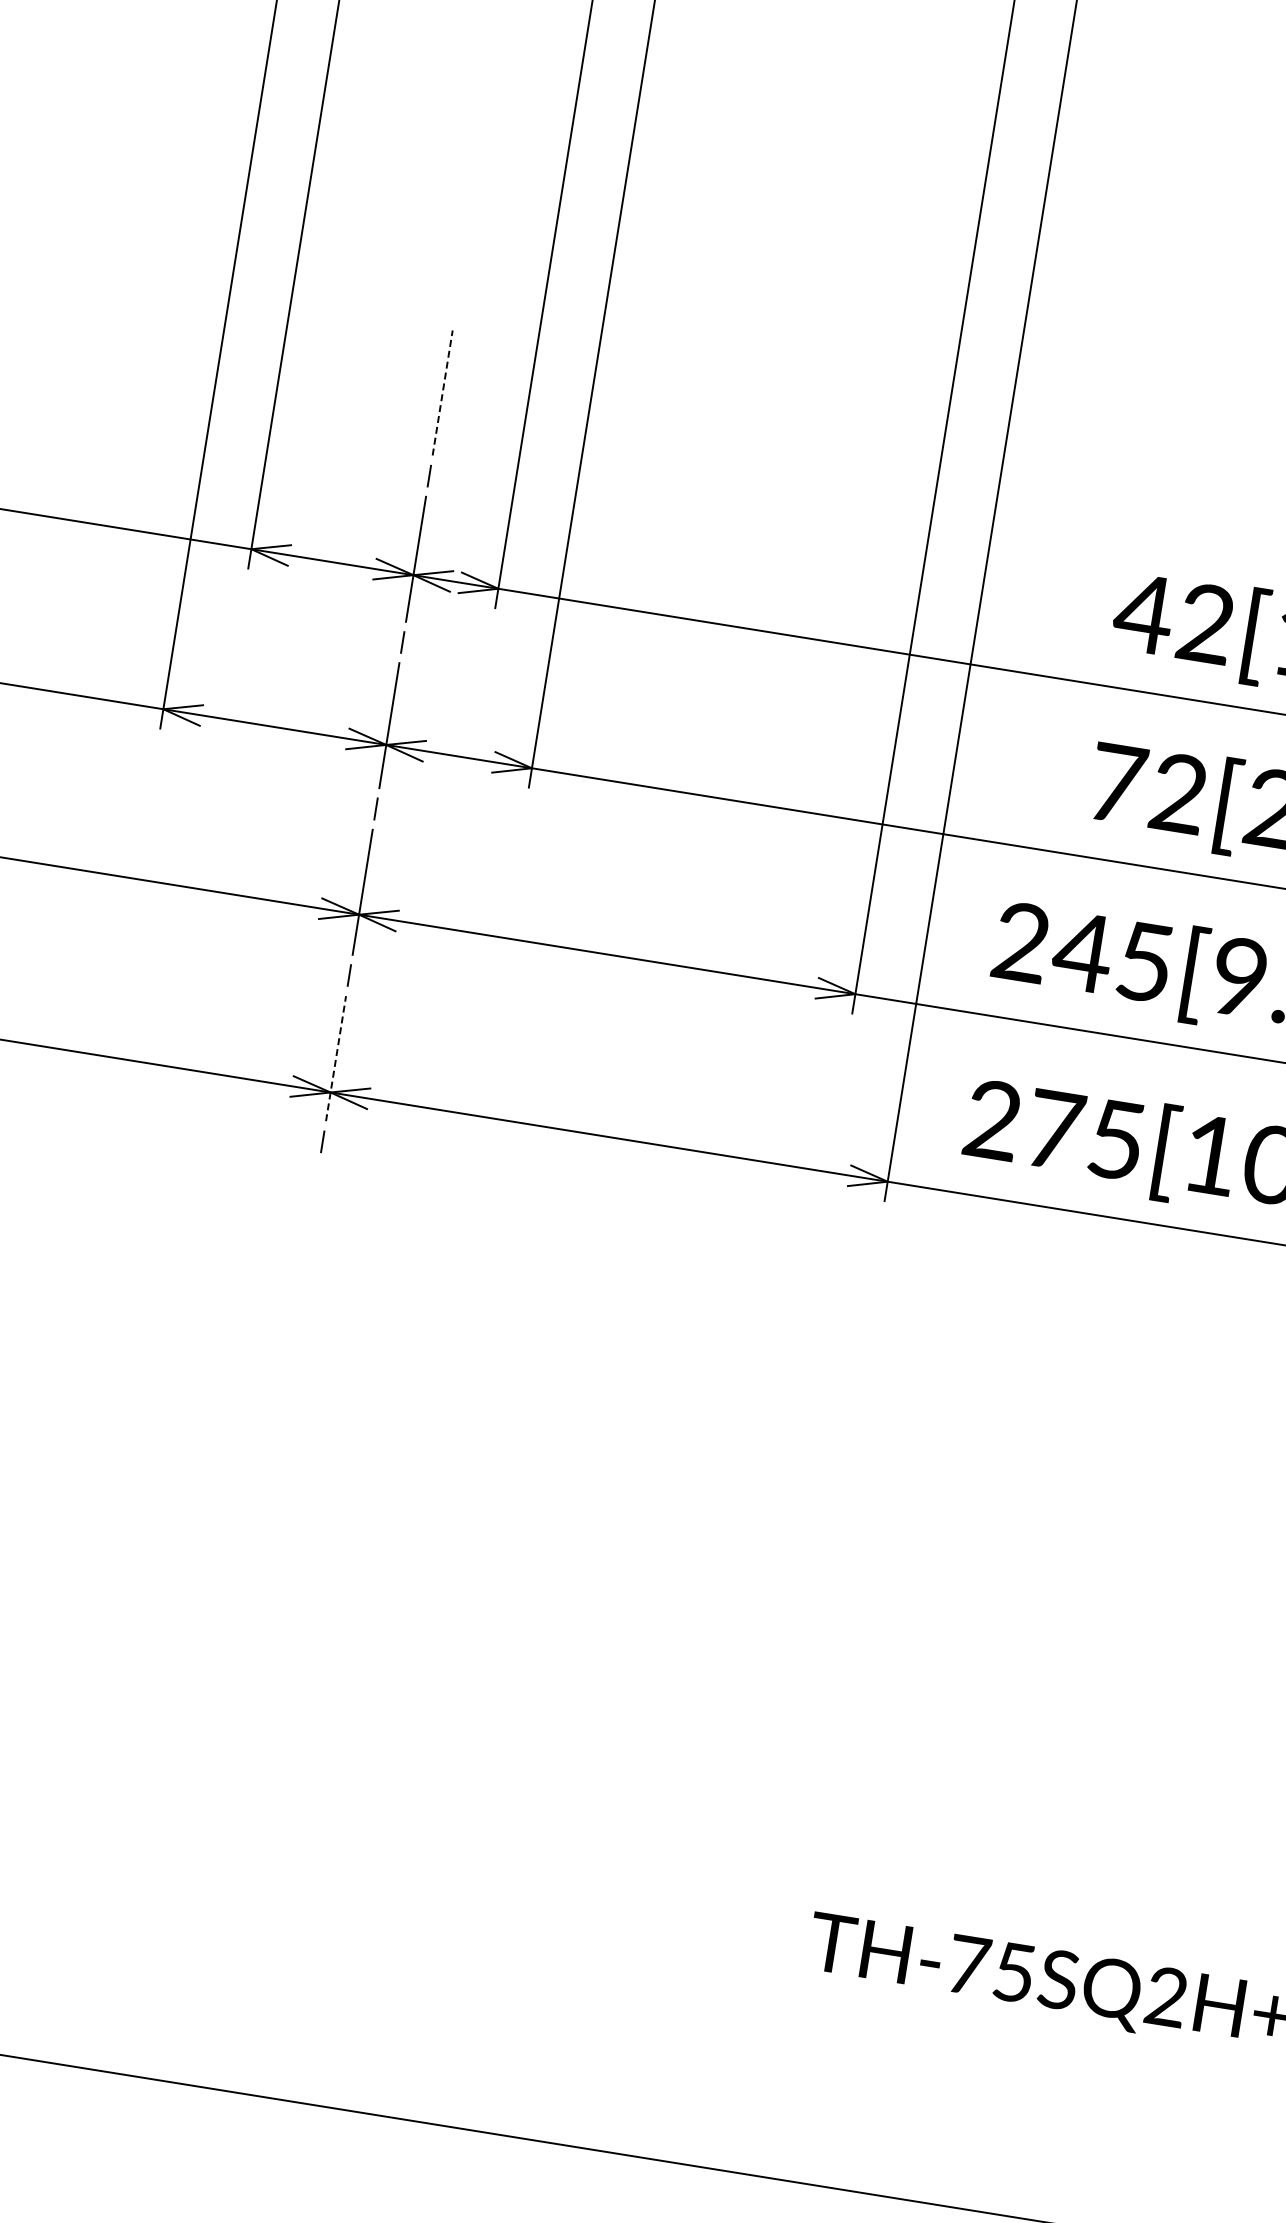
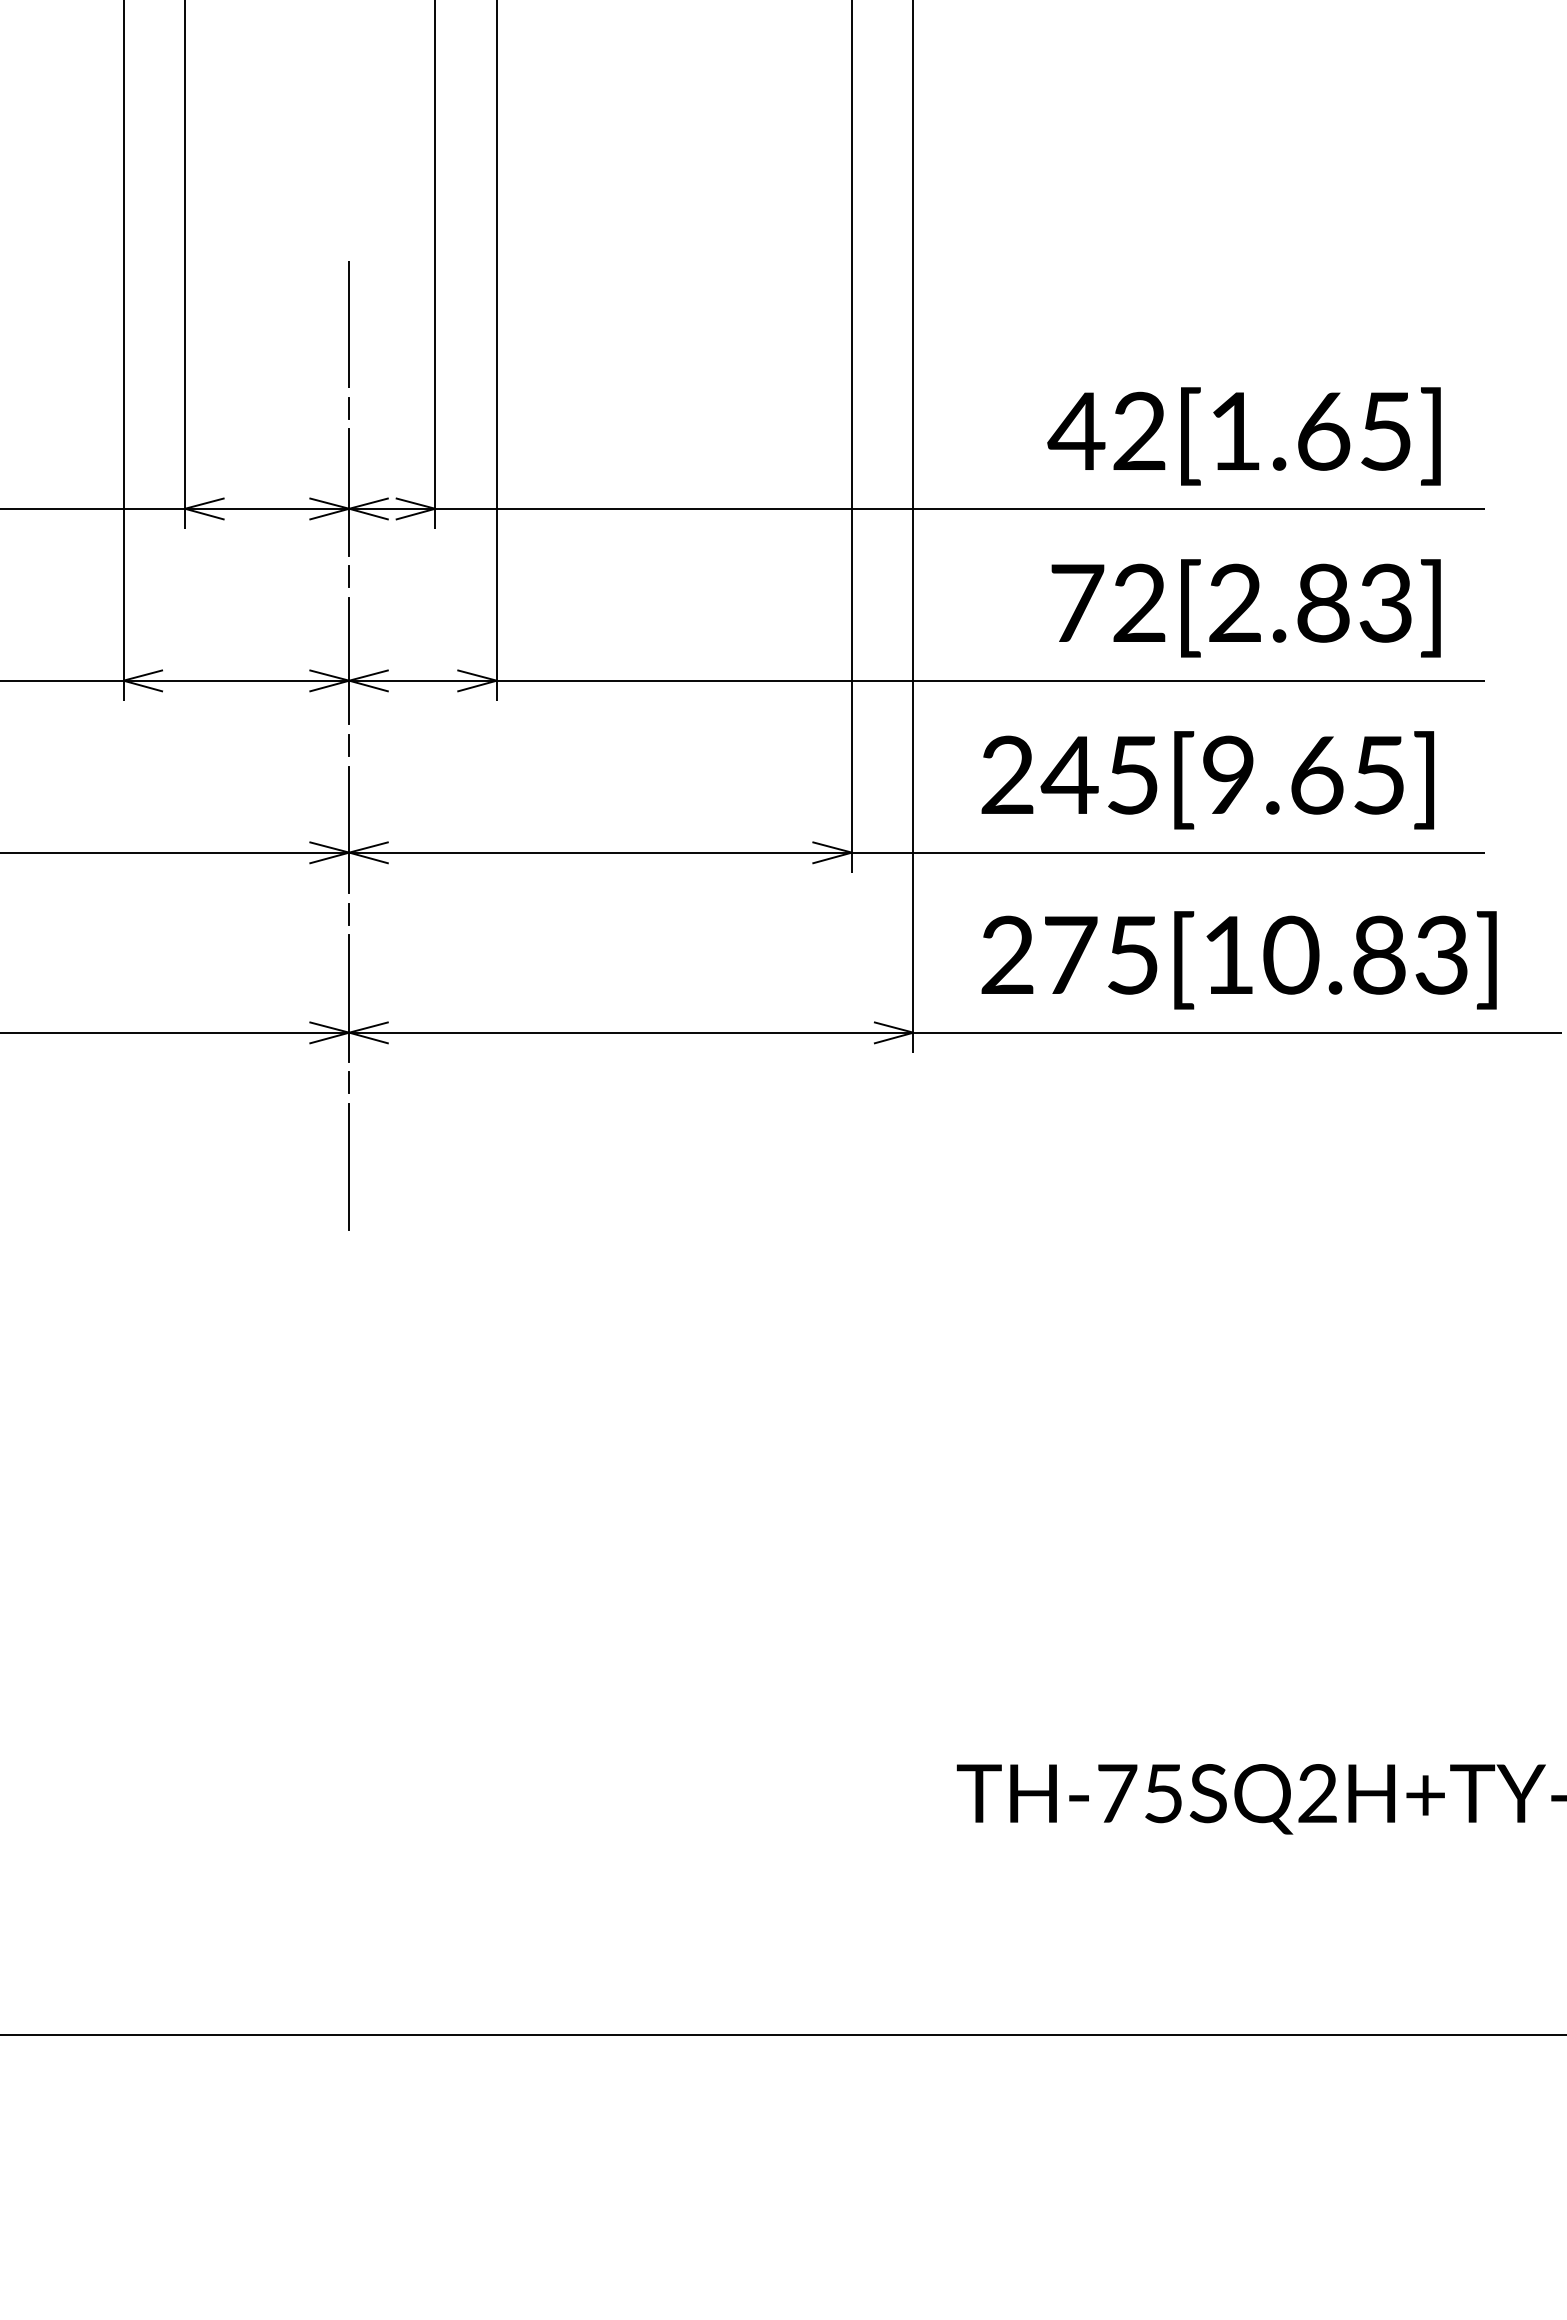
line: (443, 392) -> (349, 323), dashed -> solid
line: (336, 1057) -> (349, 997), dashed -> solid
line: (309, 1224) -> (349, 1166), added

